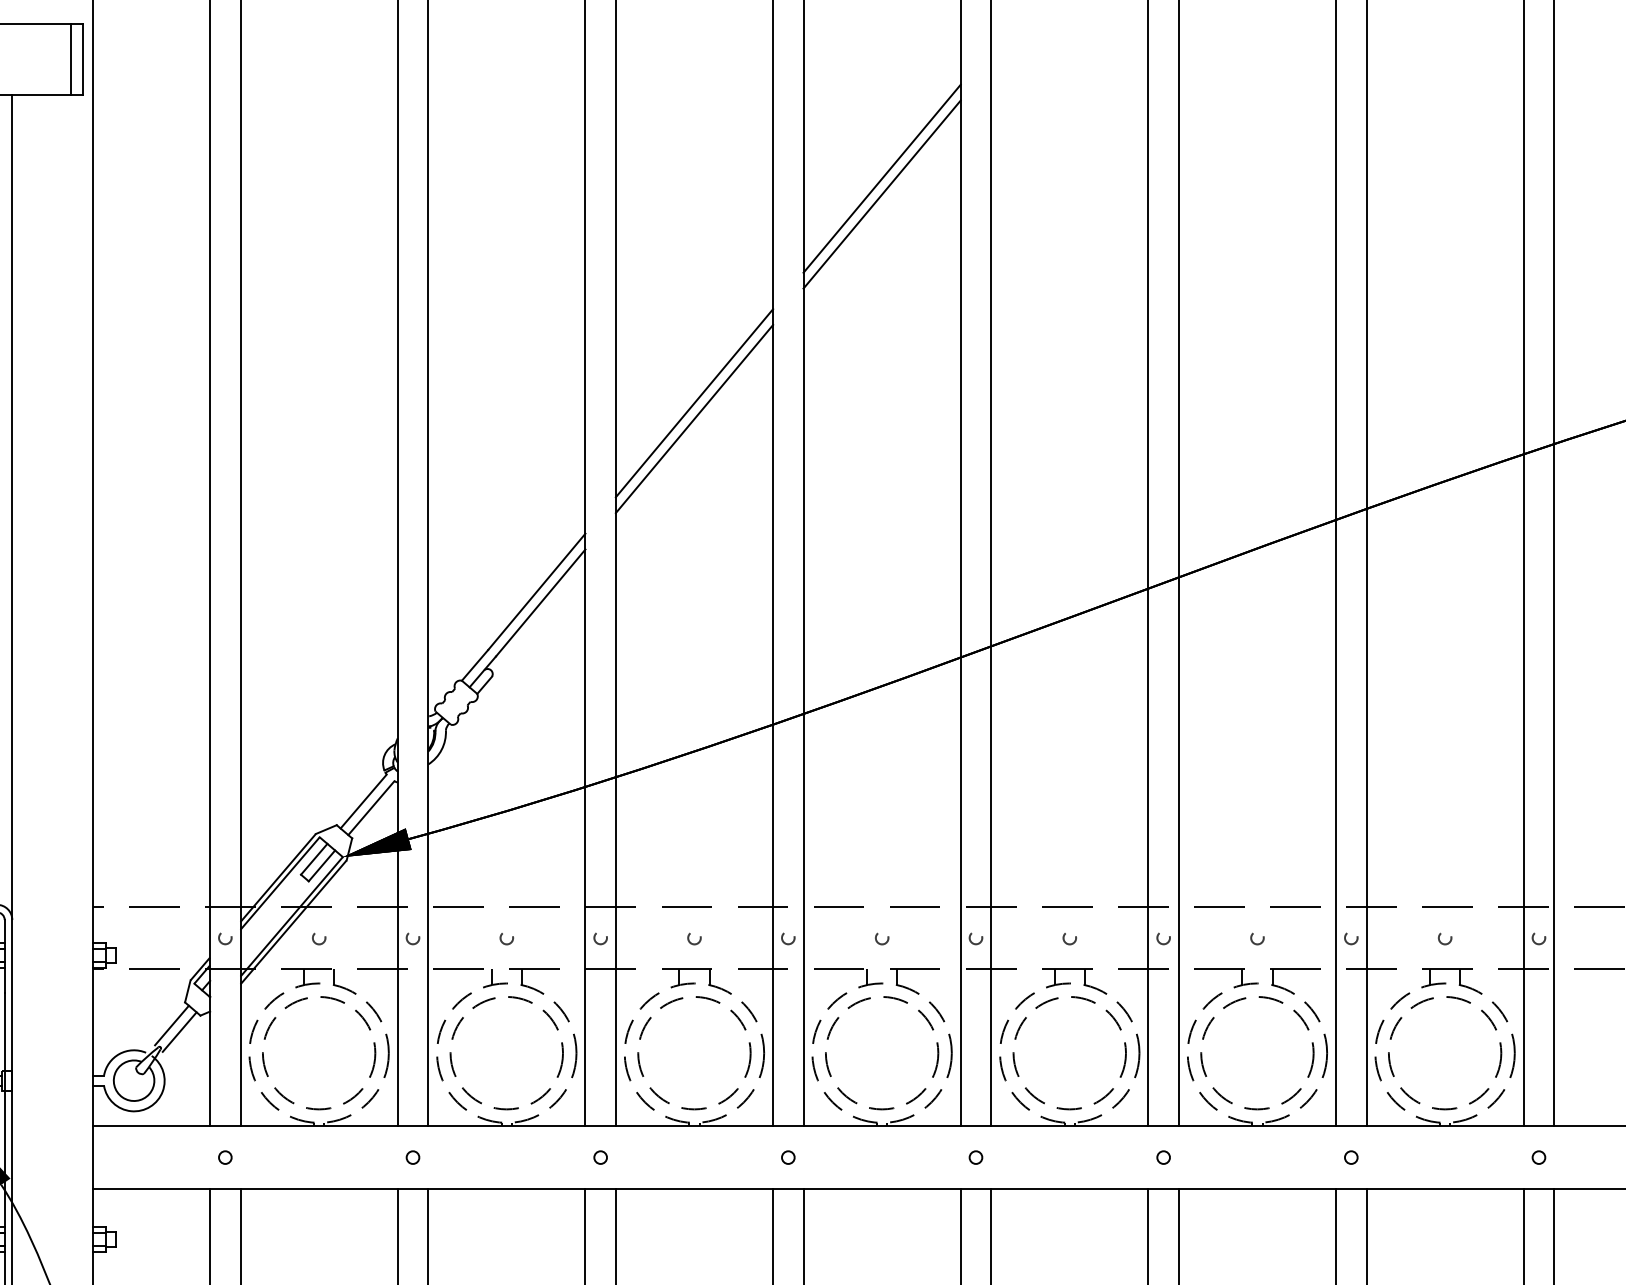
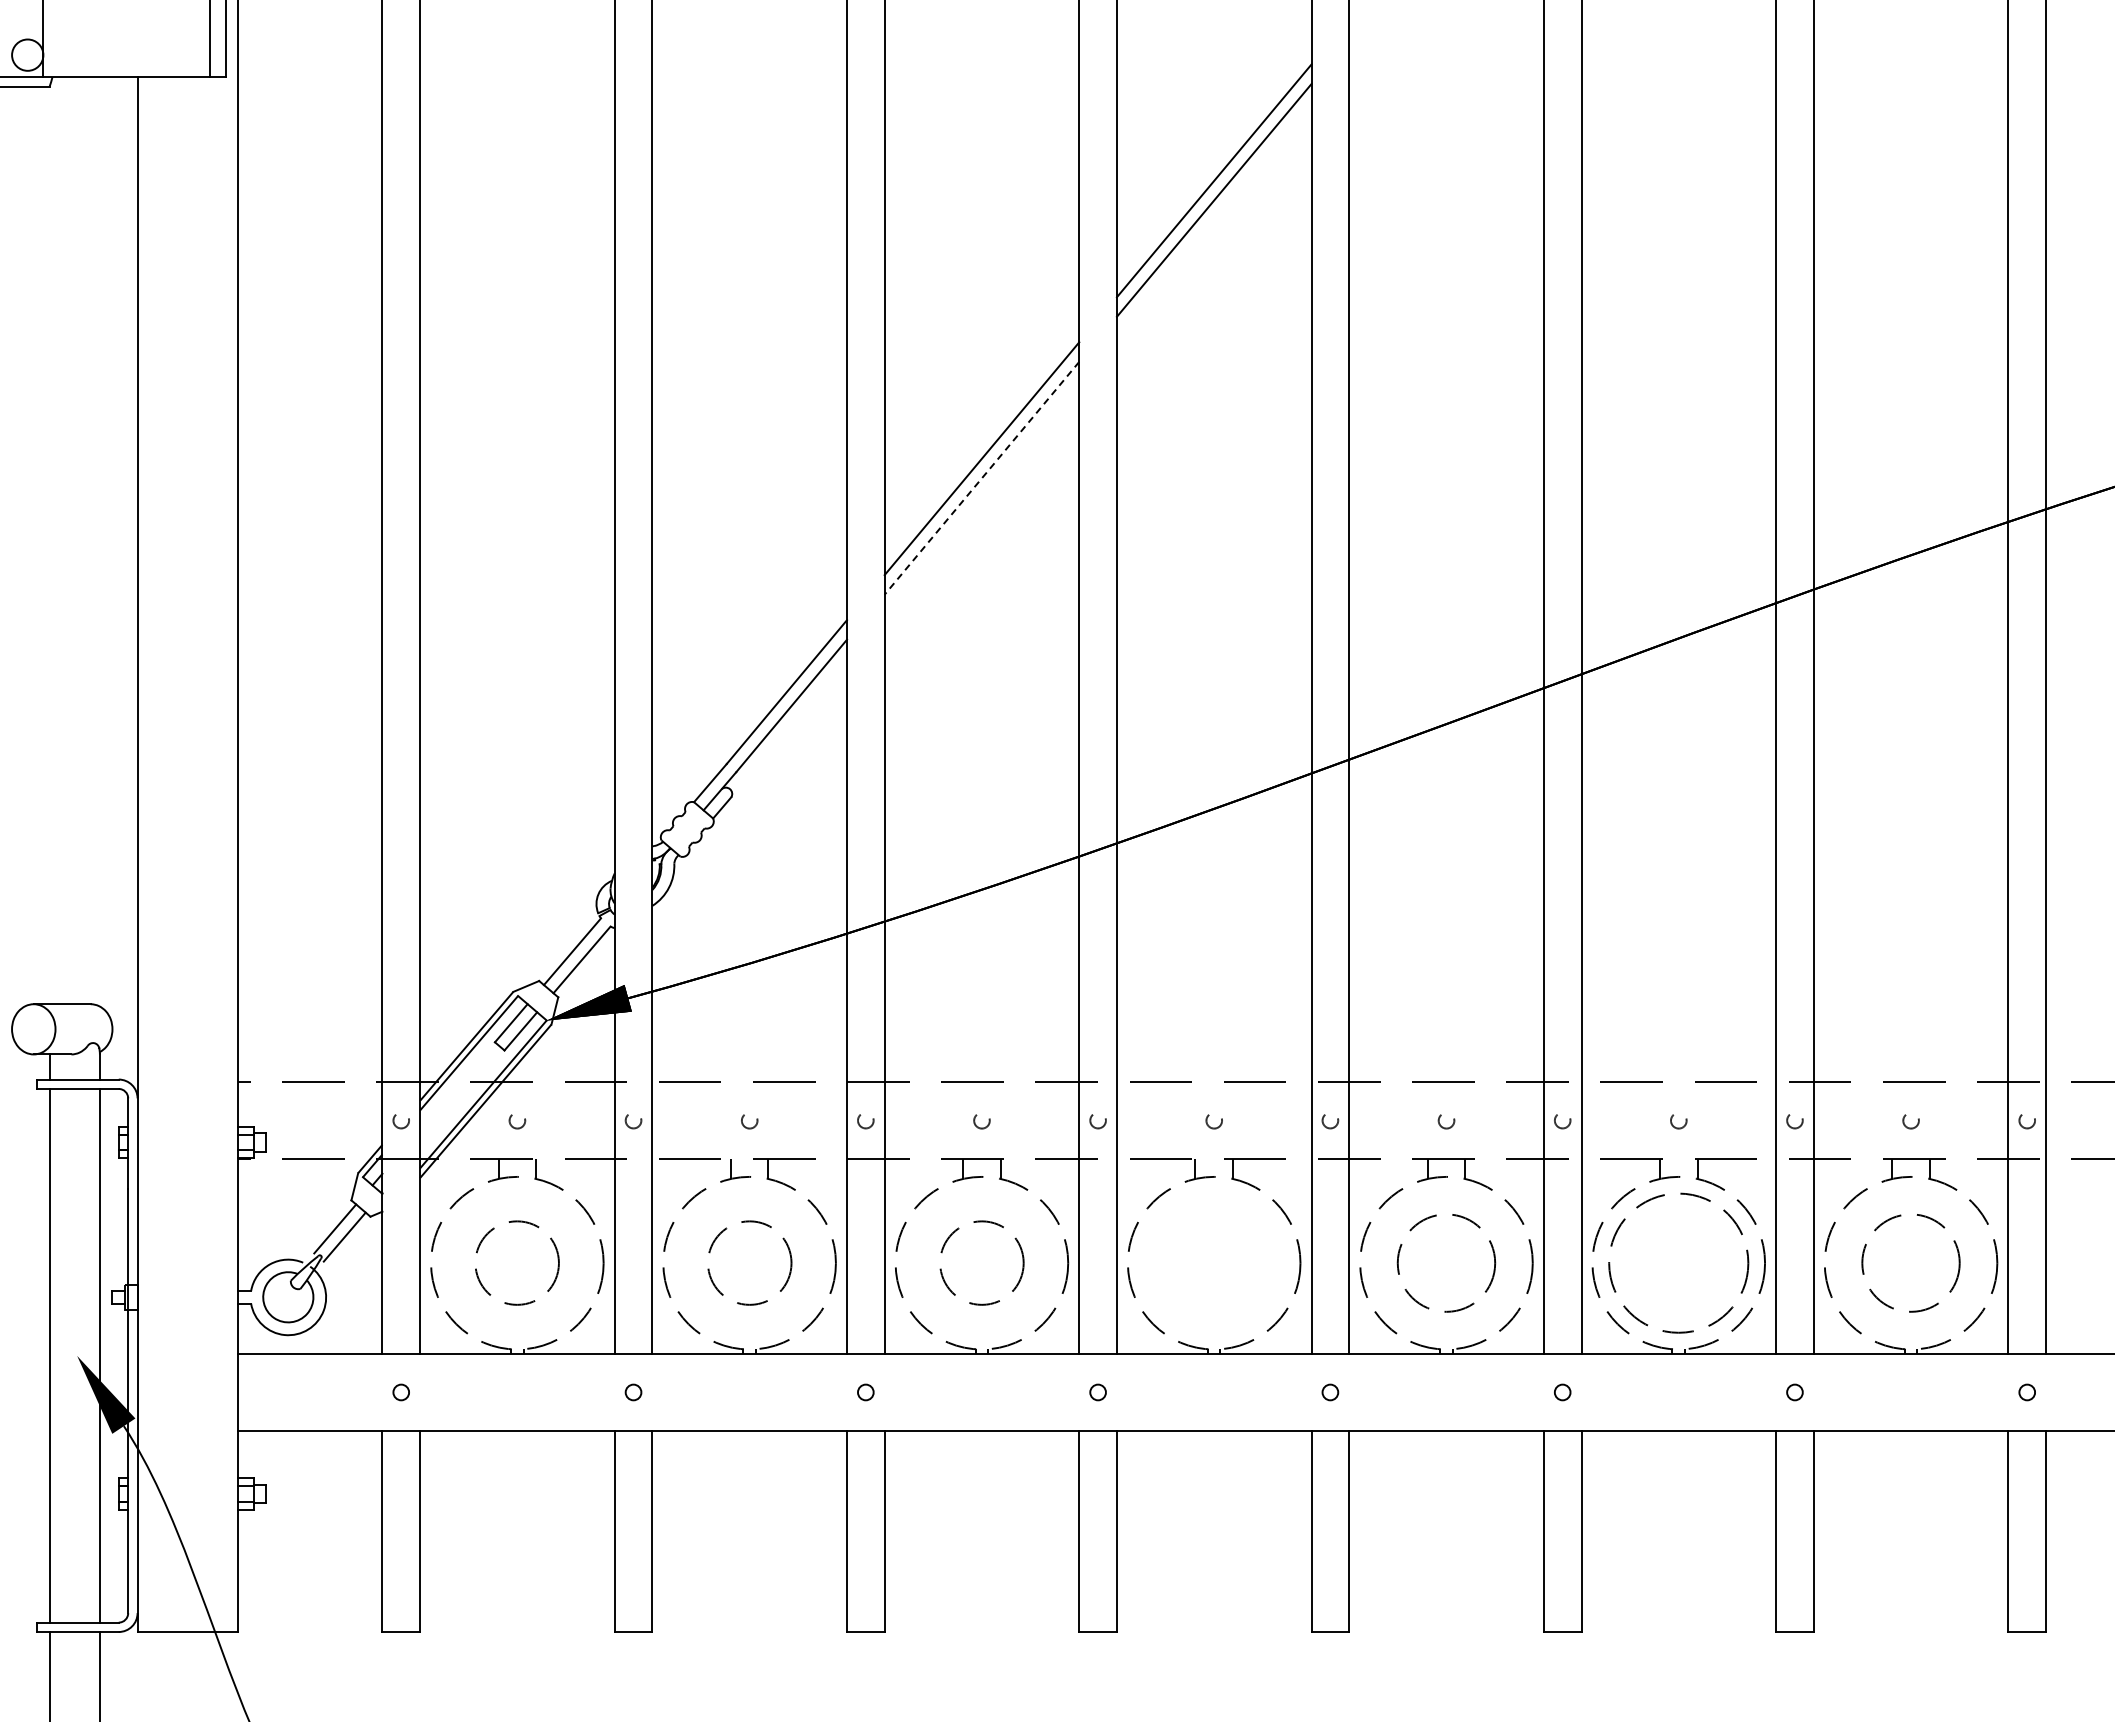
line: (694, 419) -> (981, 478), solid -> dashed
circle: (318, 1052) -> (516, 1262), size x0.6
circle: (506, 1052) -> (749, 1262), size x0.6
circle: (694, 1052) -> (981, 1262), size x0.6
circle: (881, 1052) -> (1213, 1262), removed
circle: (1069, 1052) -> (1446, 1262), size x0.7
circle: (1444, 1052) -> (1910, 1262), size x0.7

